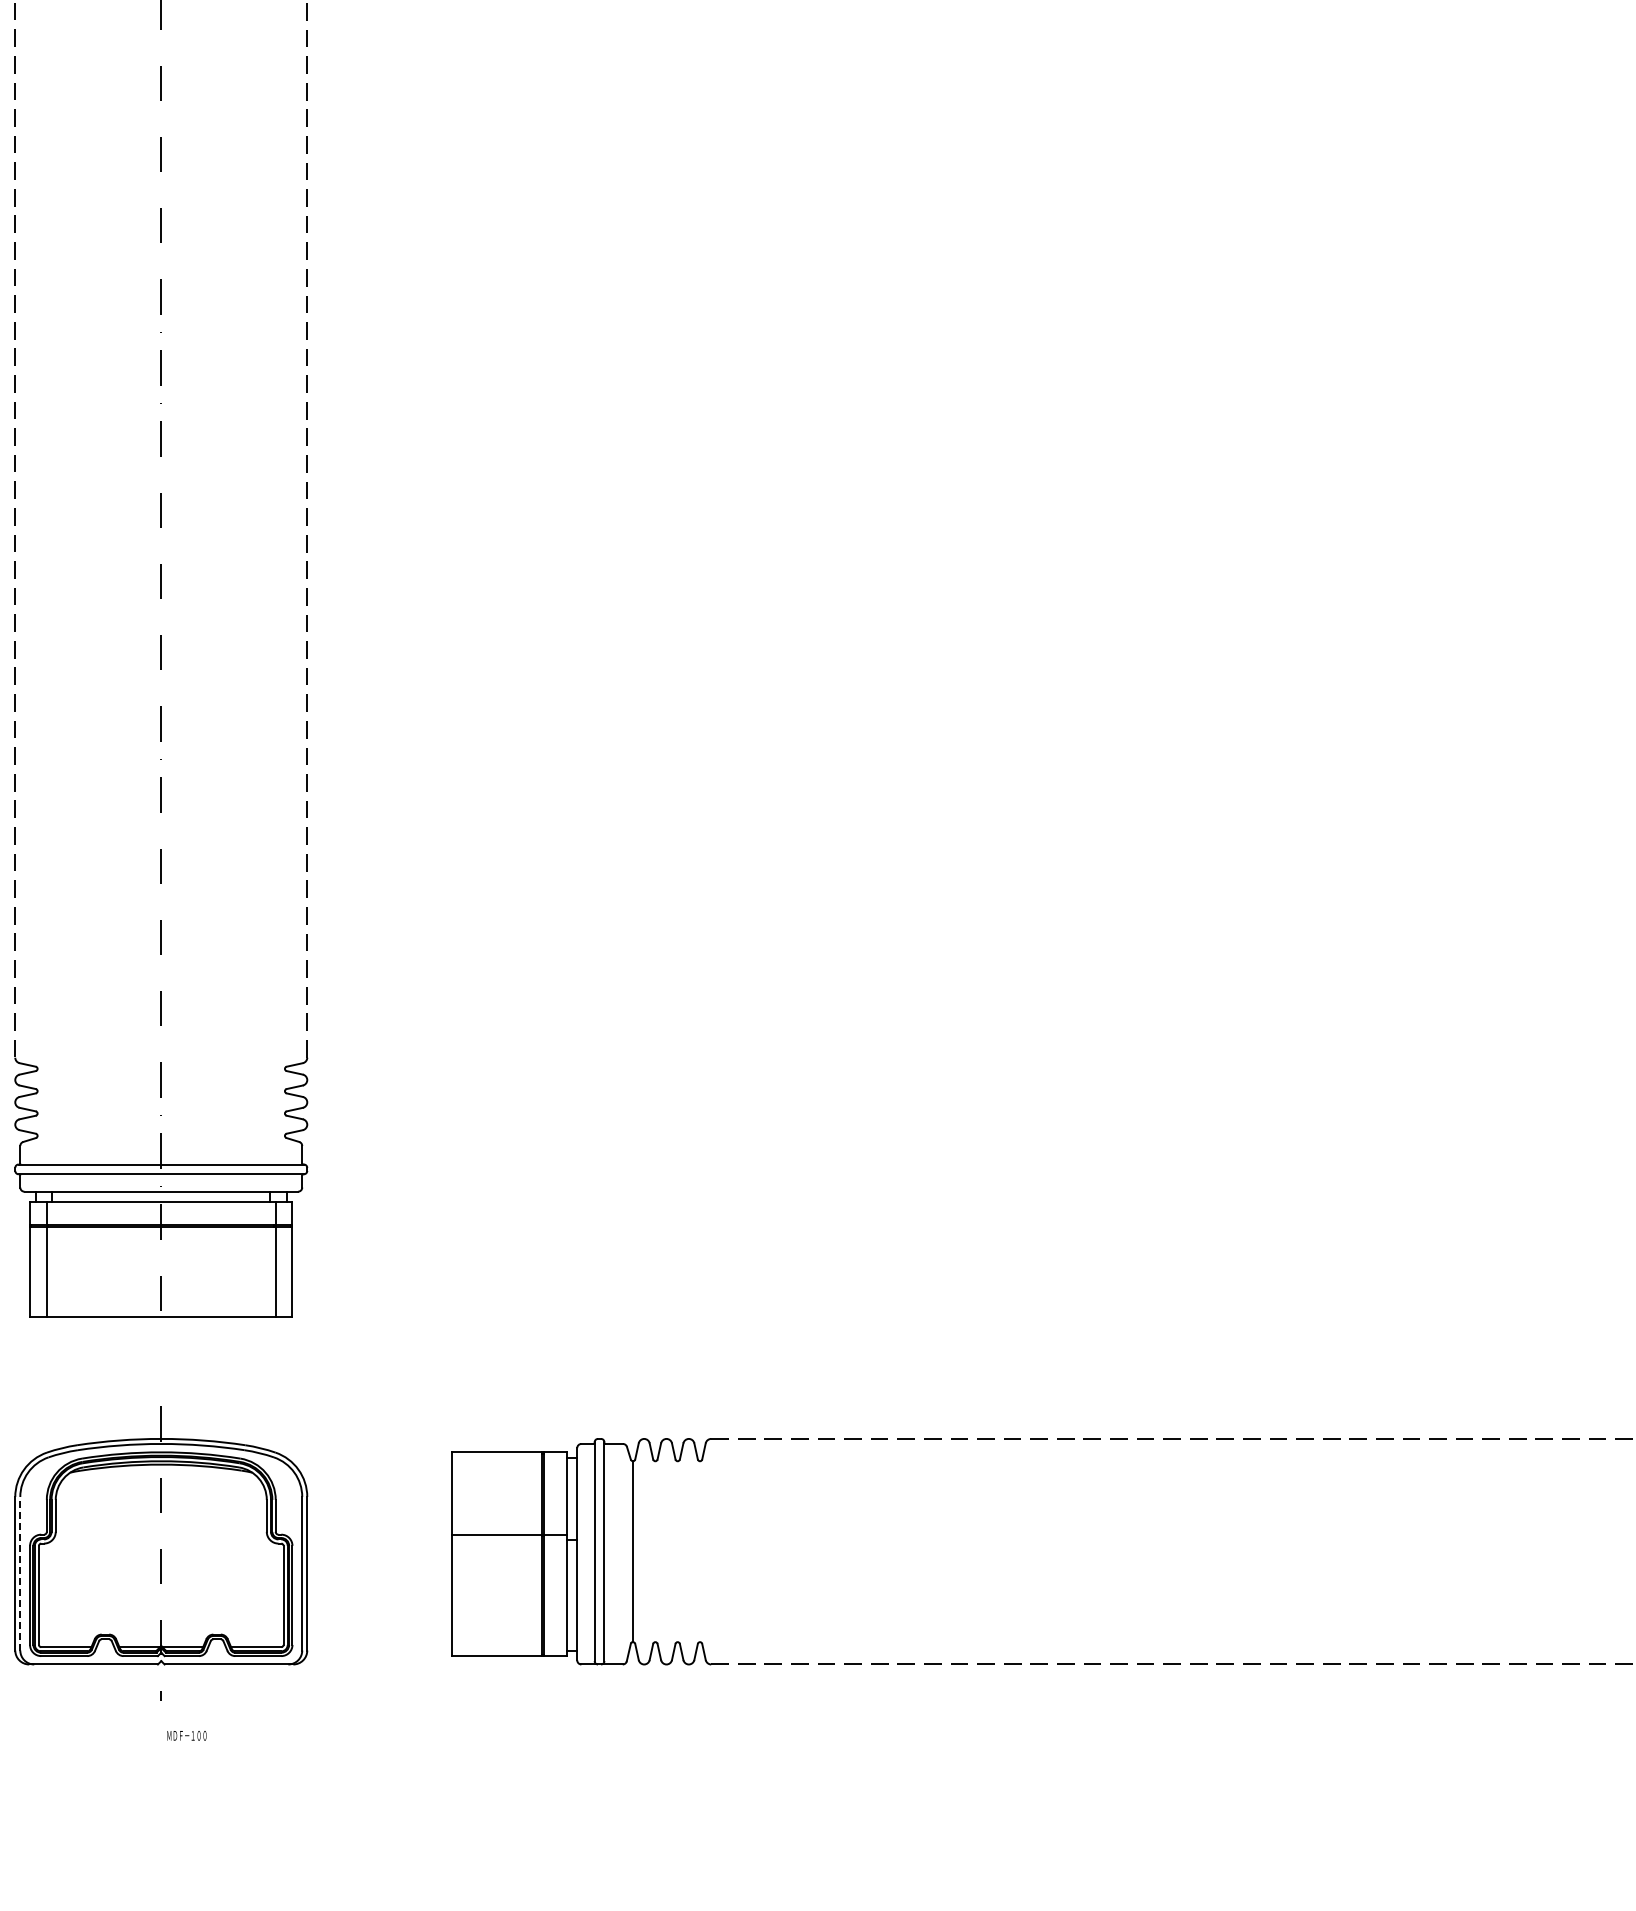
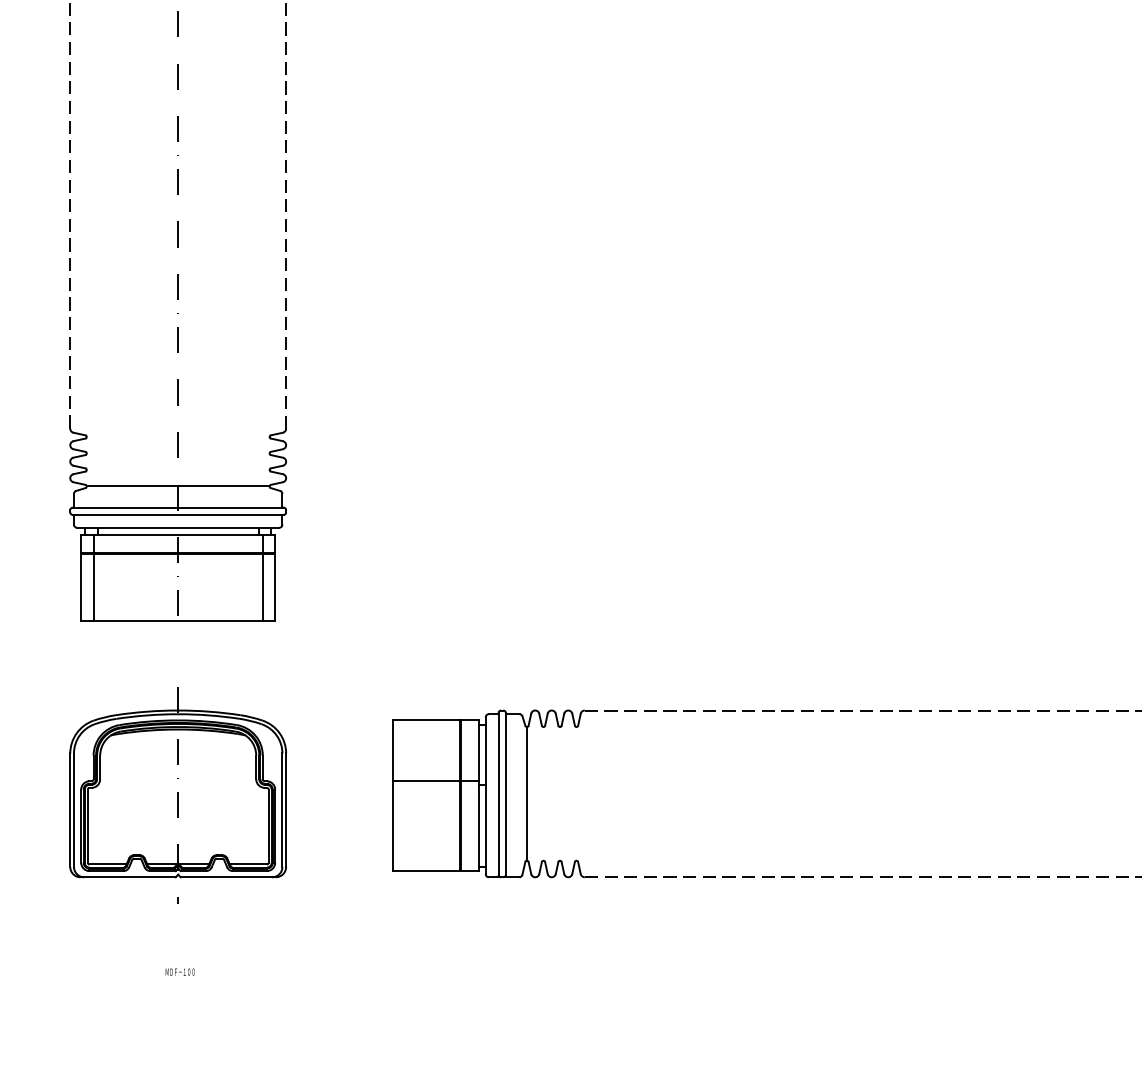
line: (160, 1135) -> (177, 486), added
line: (20, 1573) -> (74, 810), dashed -> solid
text: (186, 1735) -> (179, 971), moved

